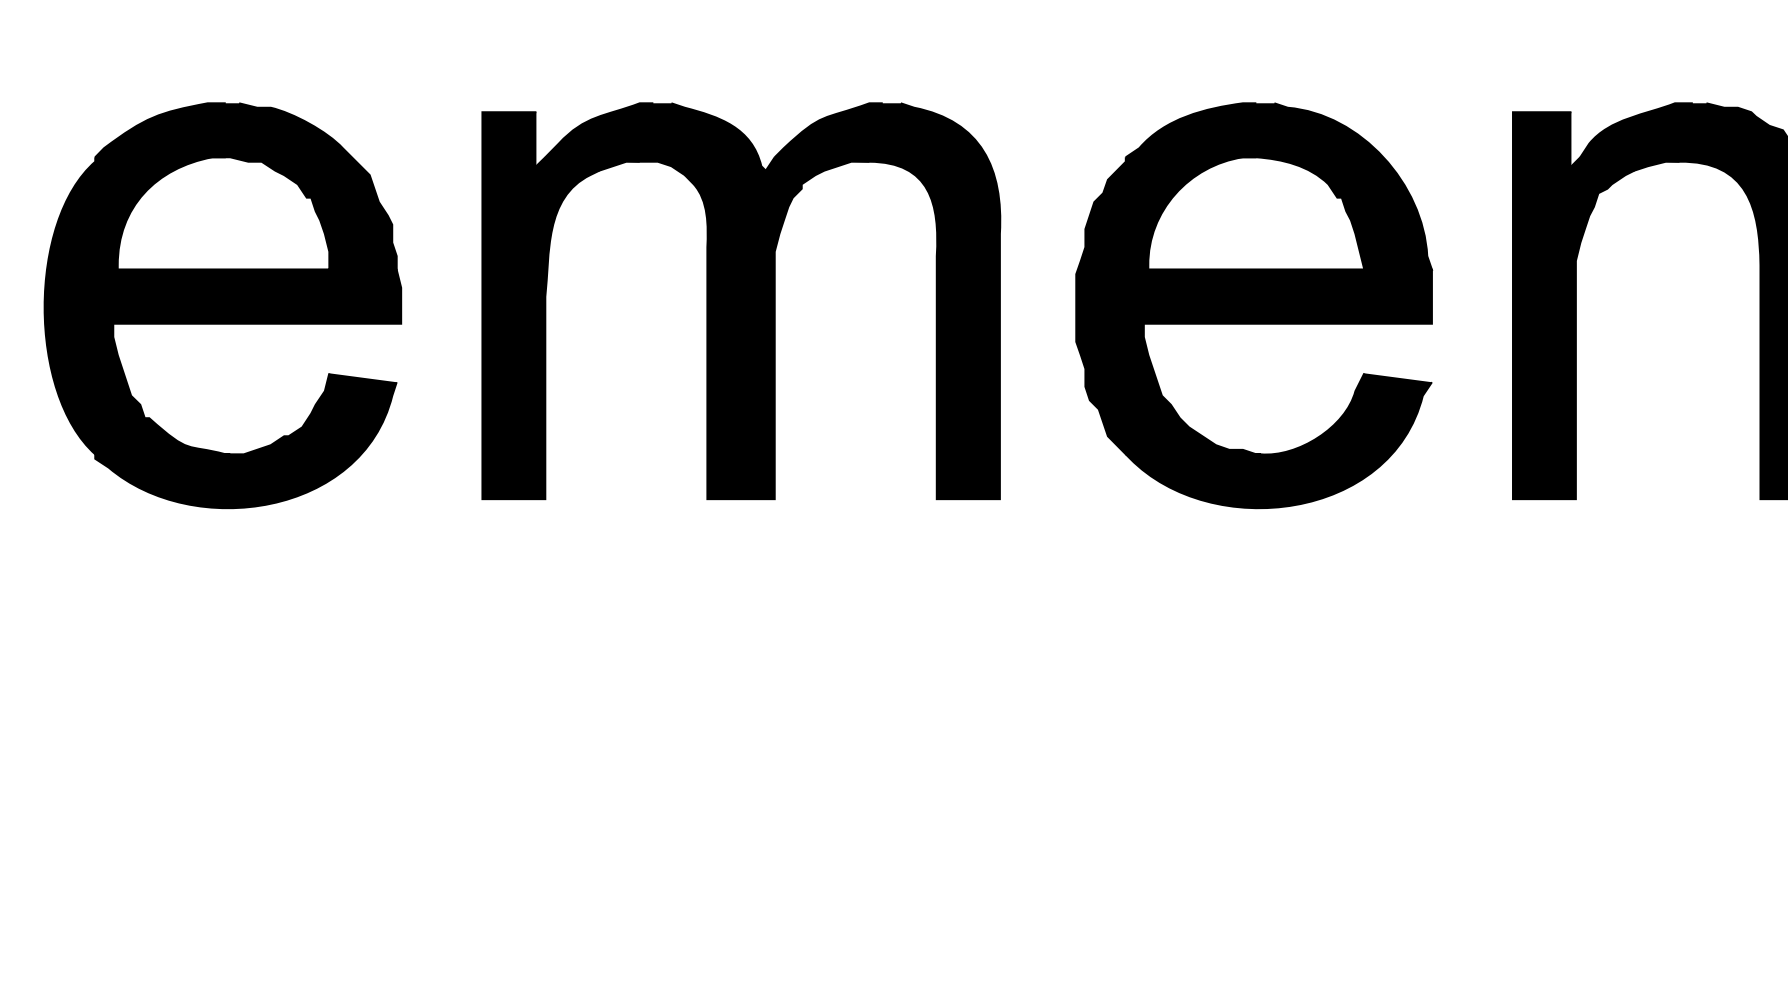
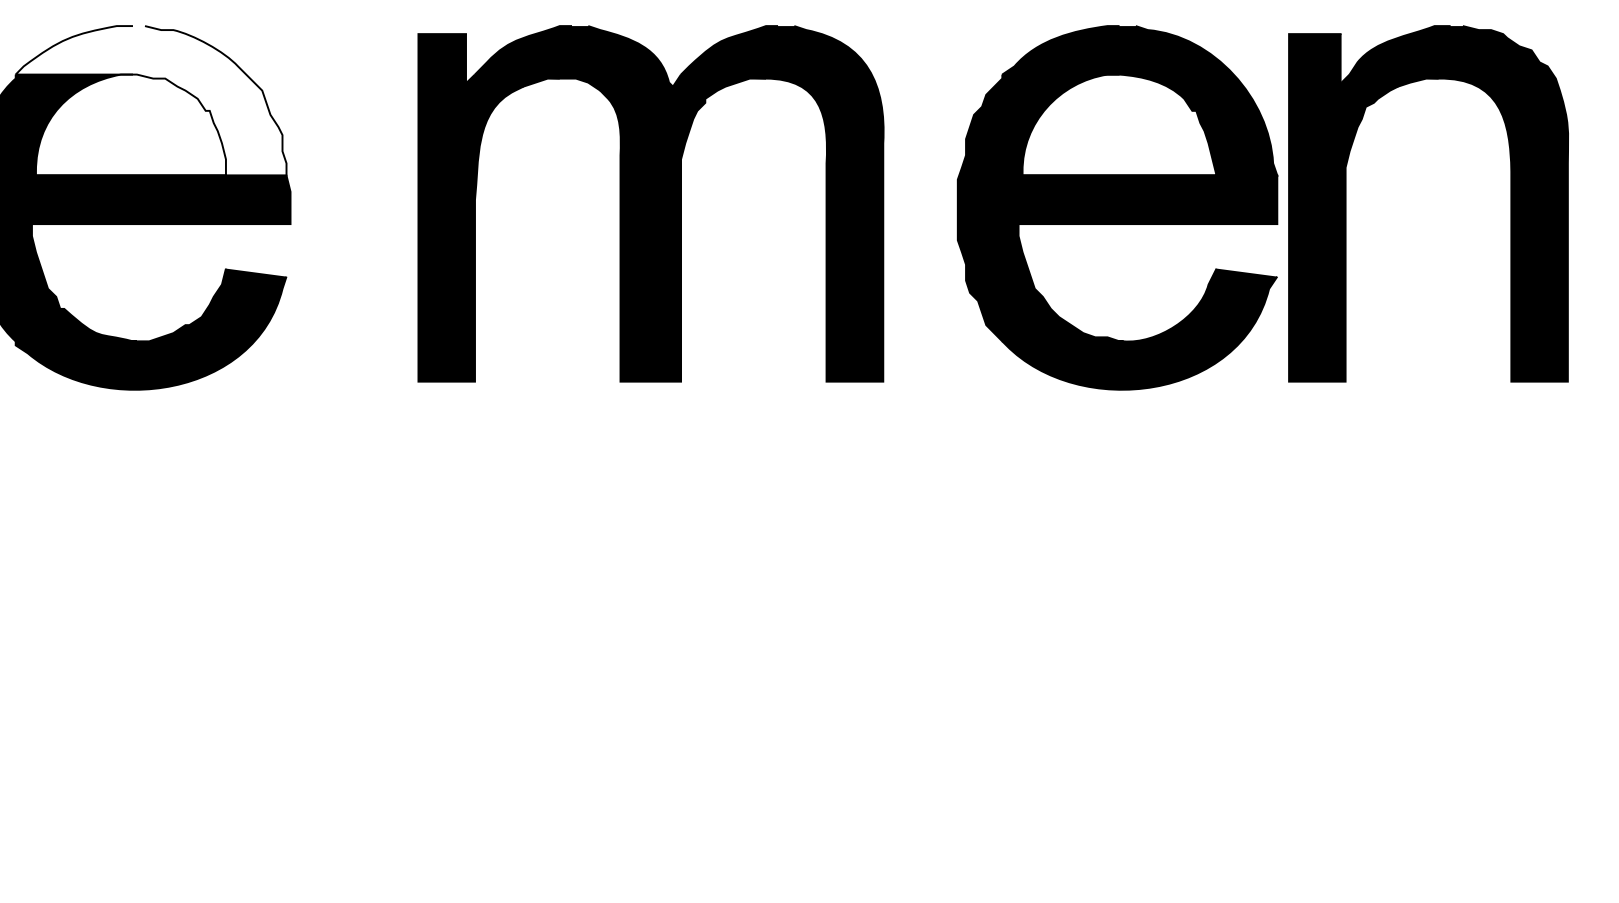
fill: (245, 186) -> (150, 100), removed
part: (740, 300) -> (650, 203), moved
part: (1254, 305) -> (1117, 207), moved

